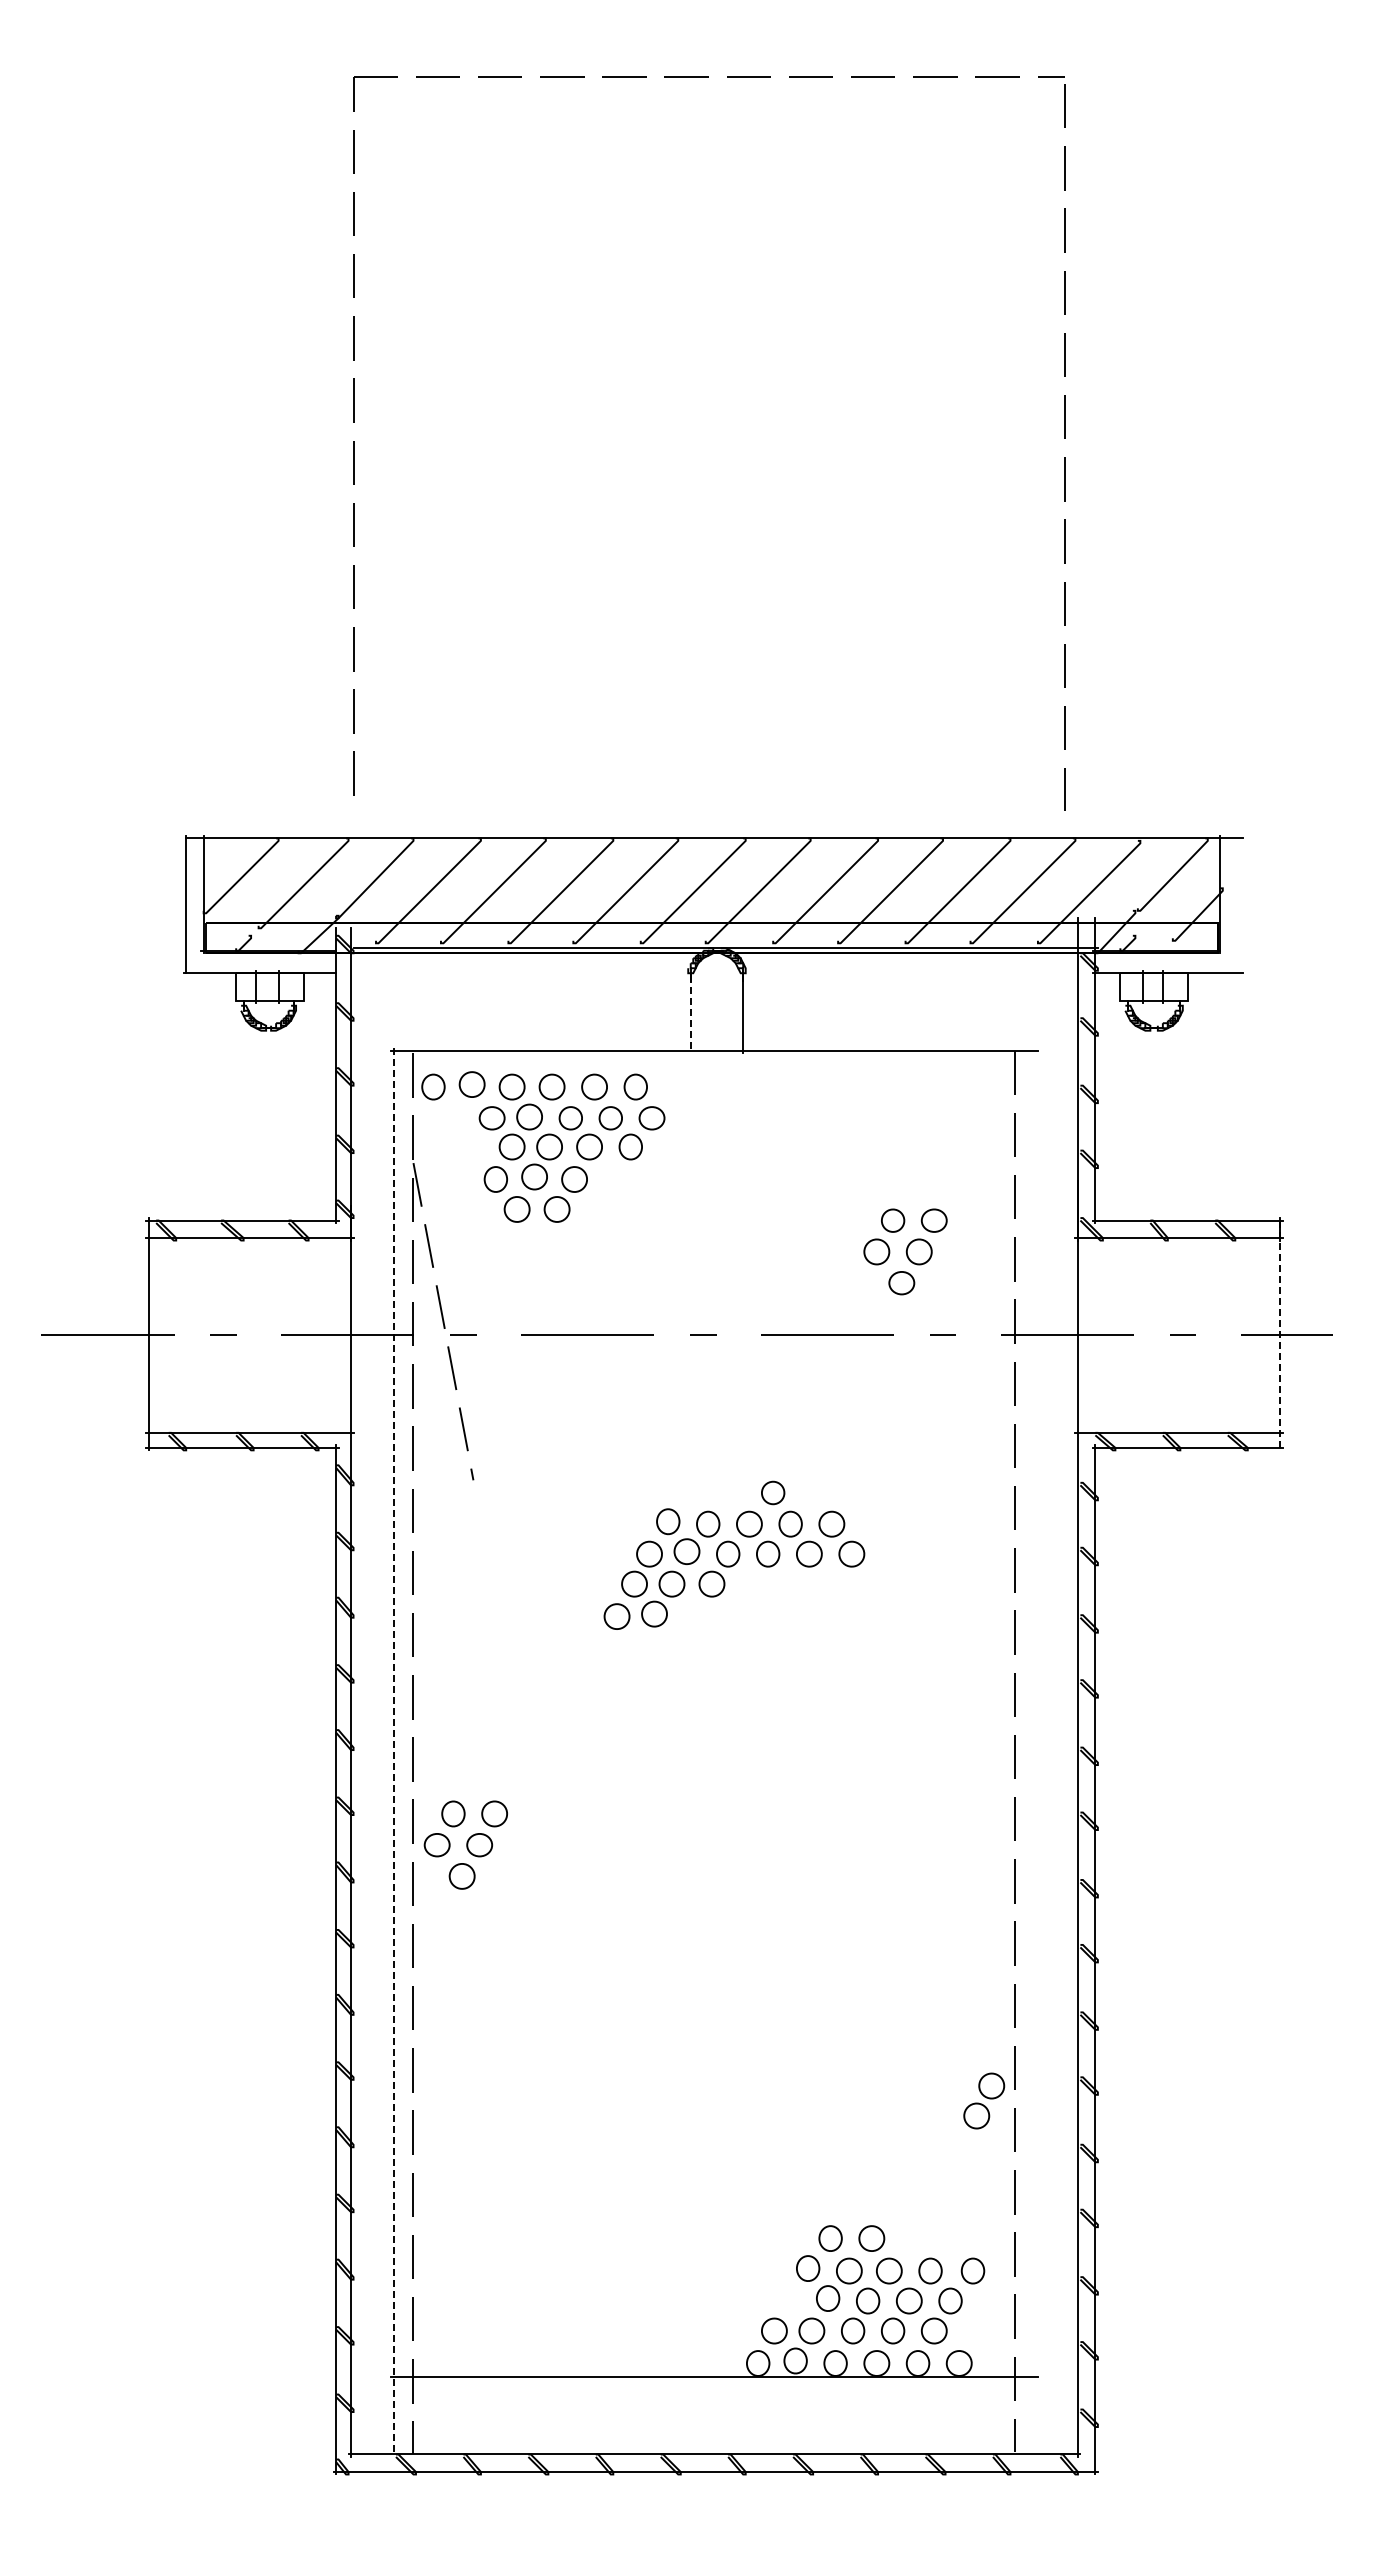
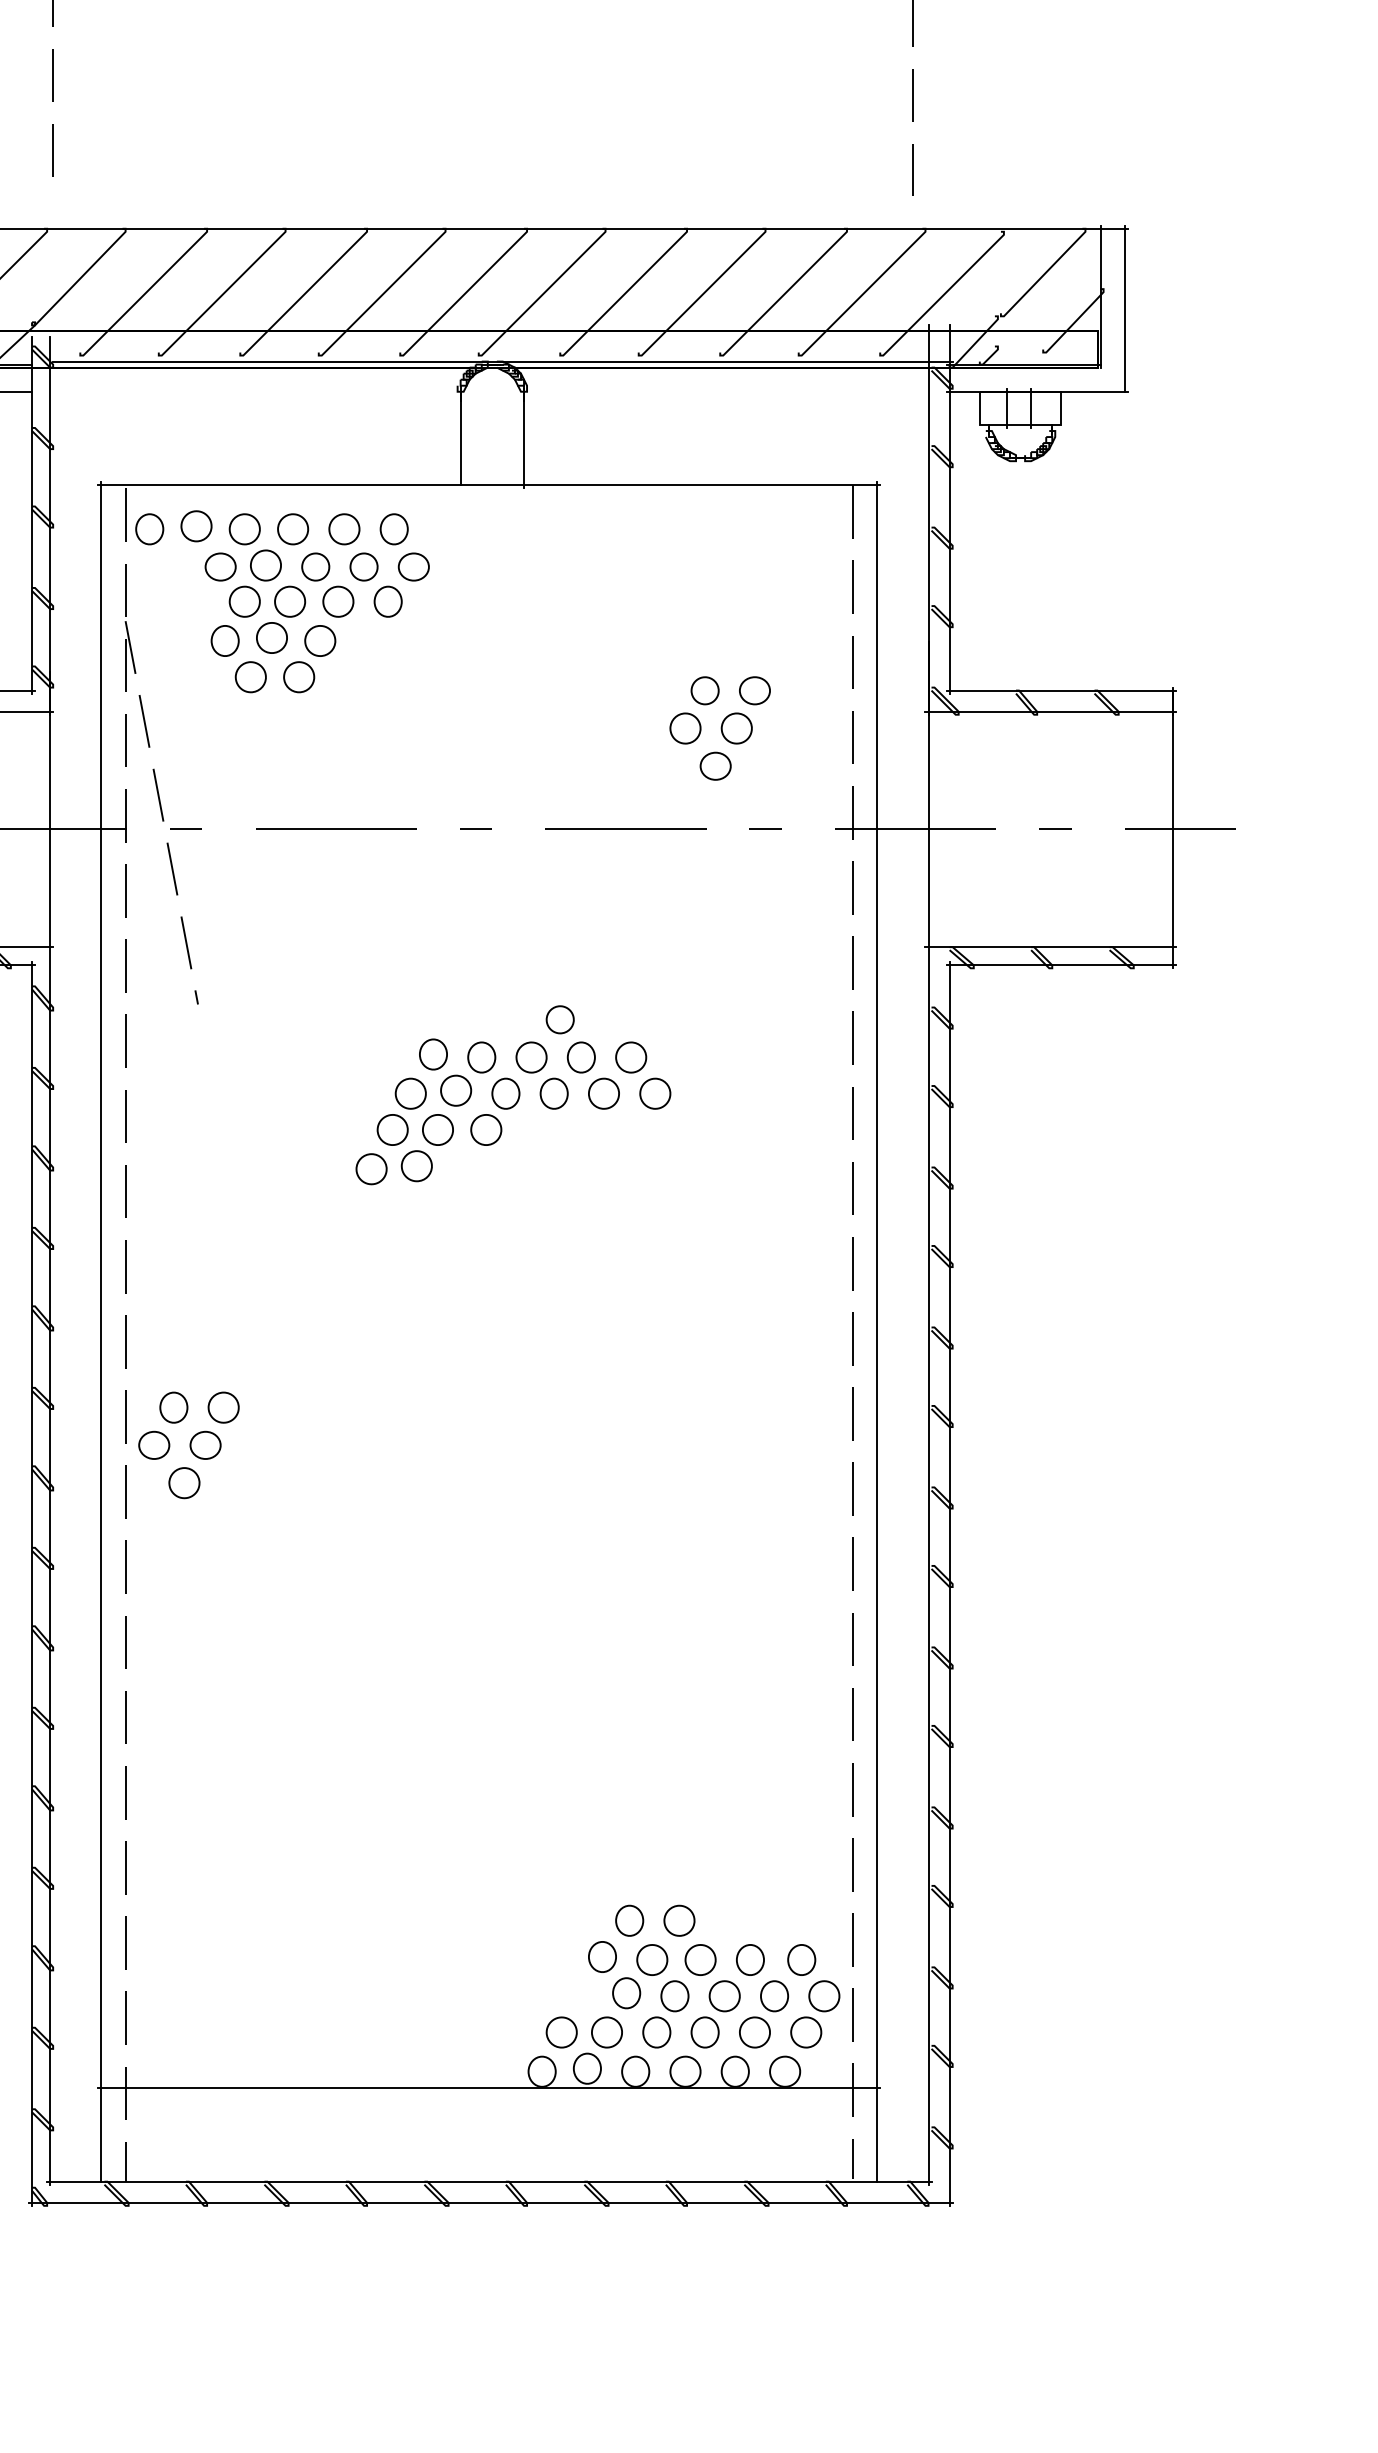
line: (1240, 904) -> (1124, 308), added
line: (690, 1013) -> (460, 440), dashed -> solid
line: (1280, 1335) -> (1173, 829), dashed -> solid
line: (393, 1751) -> (101, 1332), dashed -> solid
line: (1035, 1751) -> (877, 1332), added
part: (984, 2100) -> (815, 2013), moved

